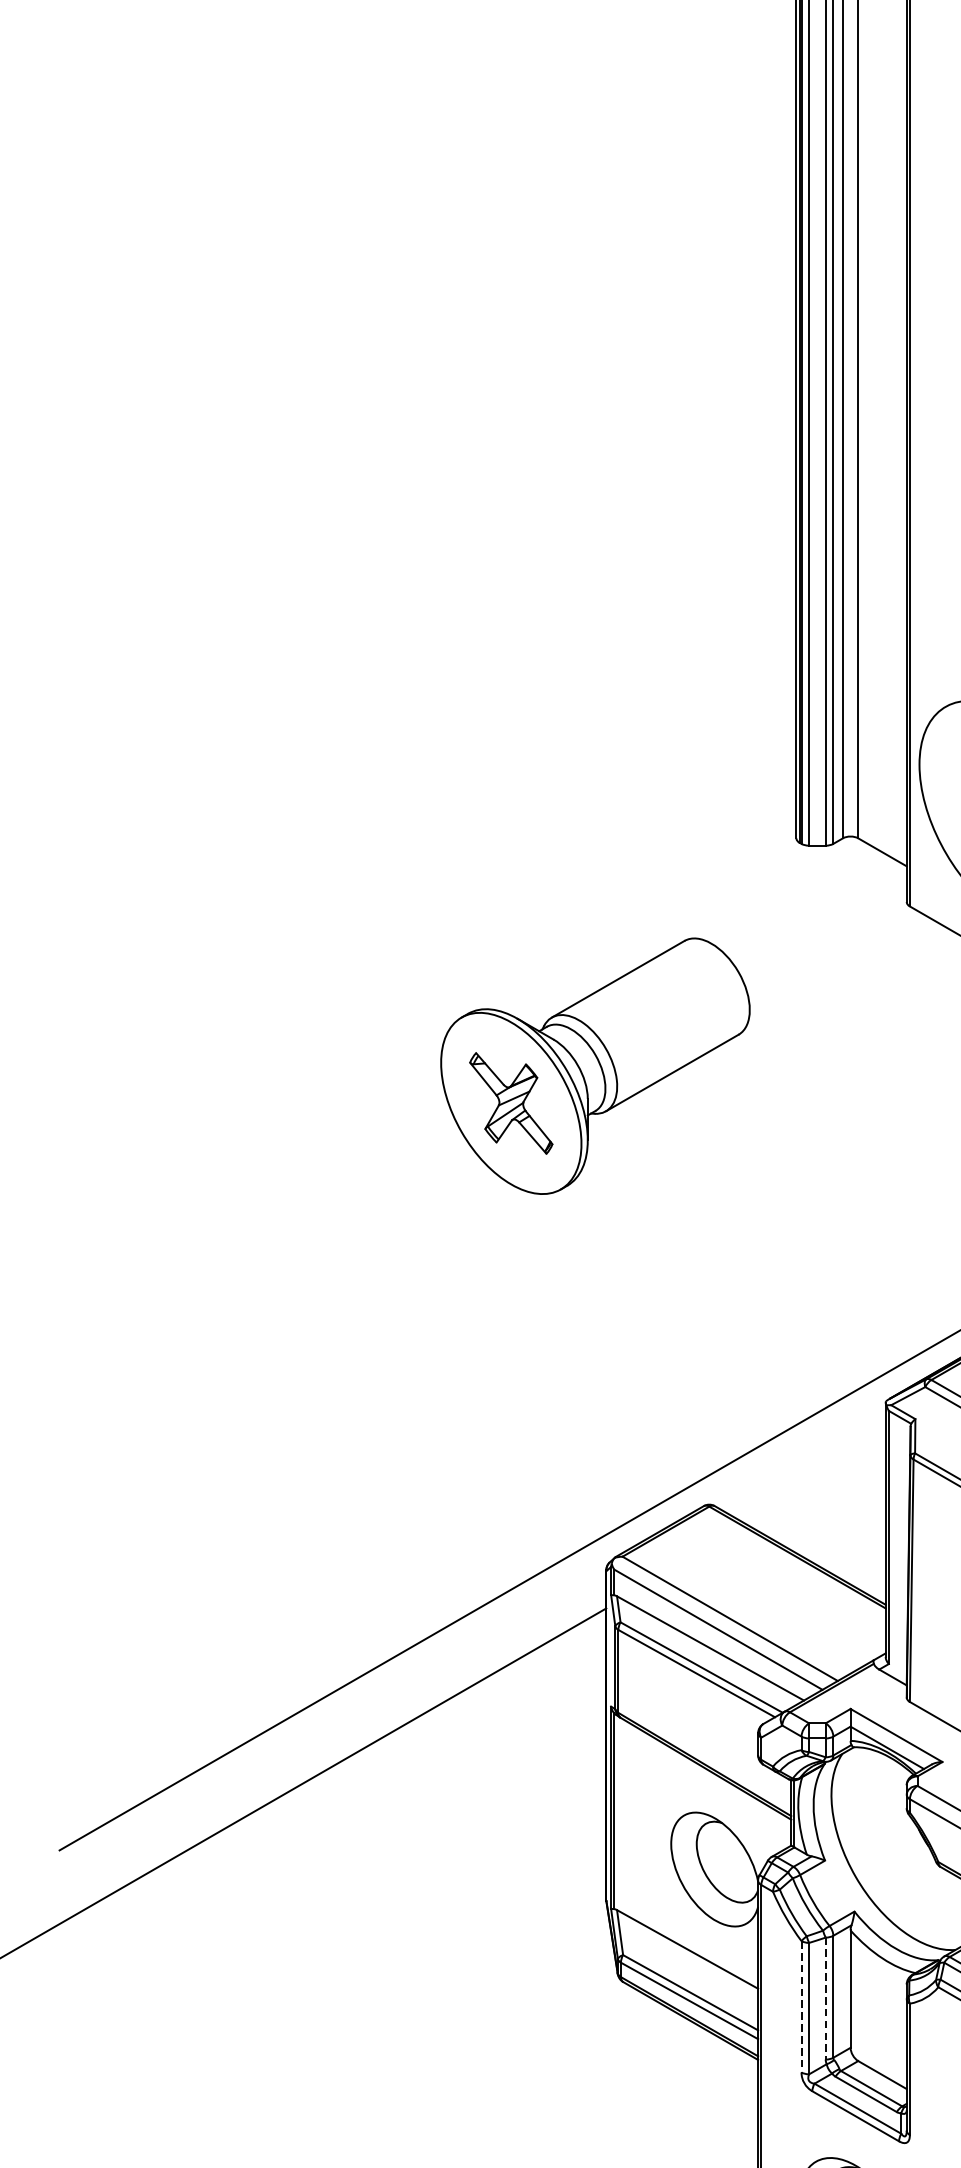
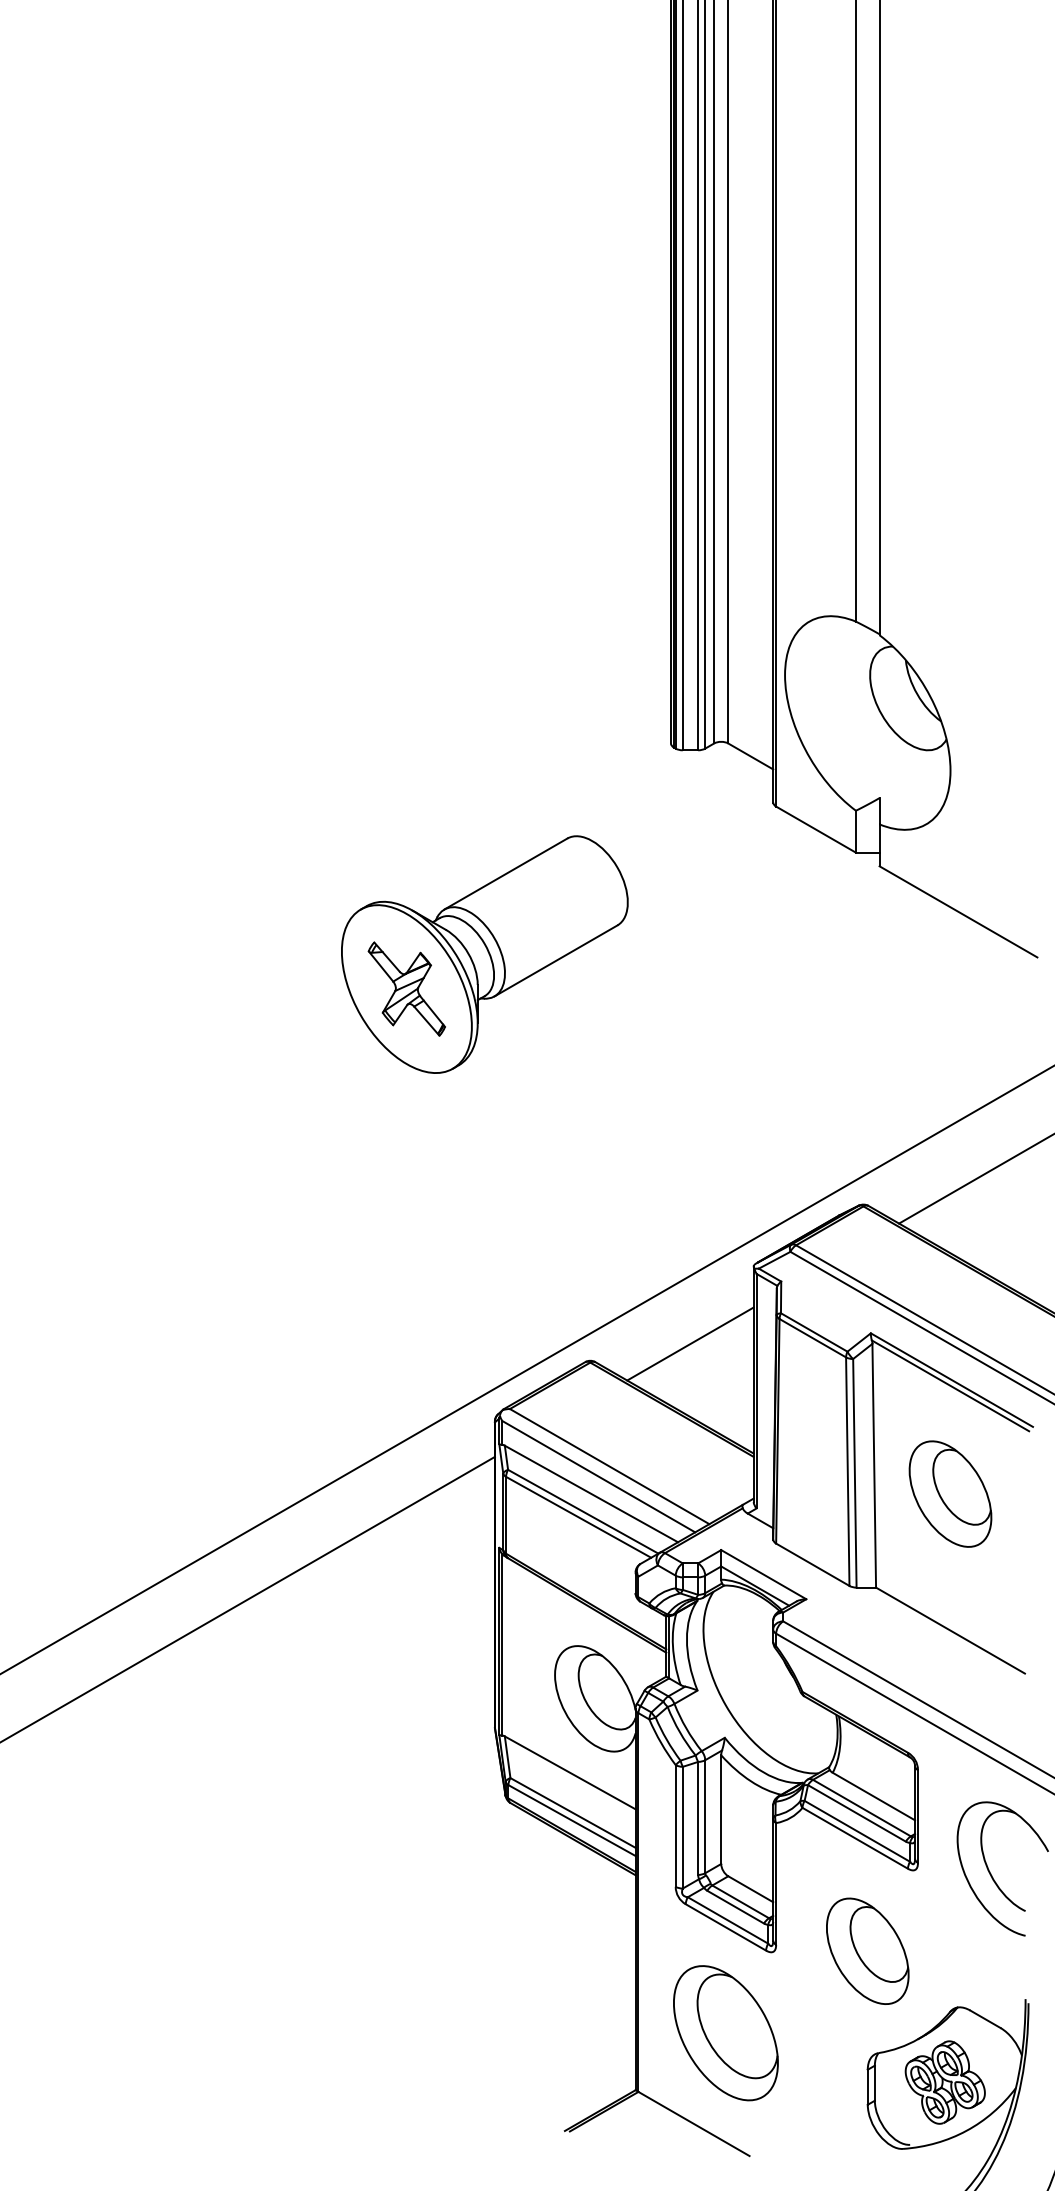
line: (817, 1485) -> (690, 1343), added
line: (826, 1998) -> (698, 1818), dashed -> solid
line: (801, 2007) -> (675, 1826), dashed -> solid

